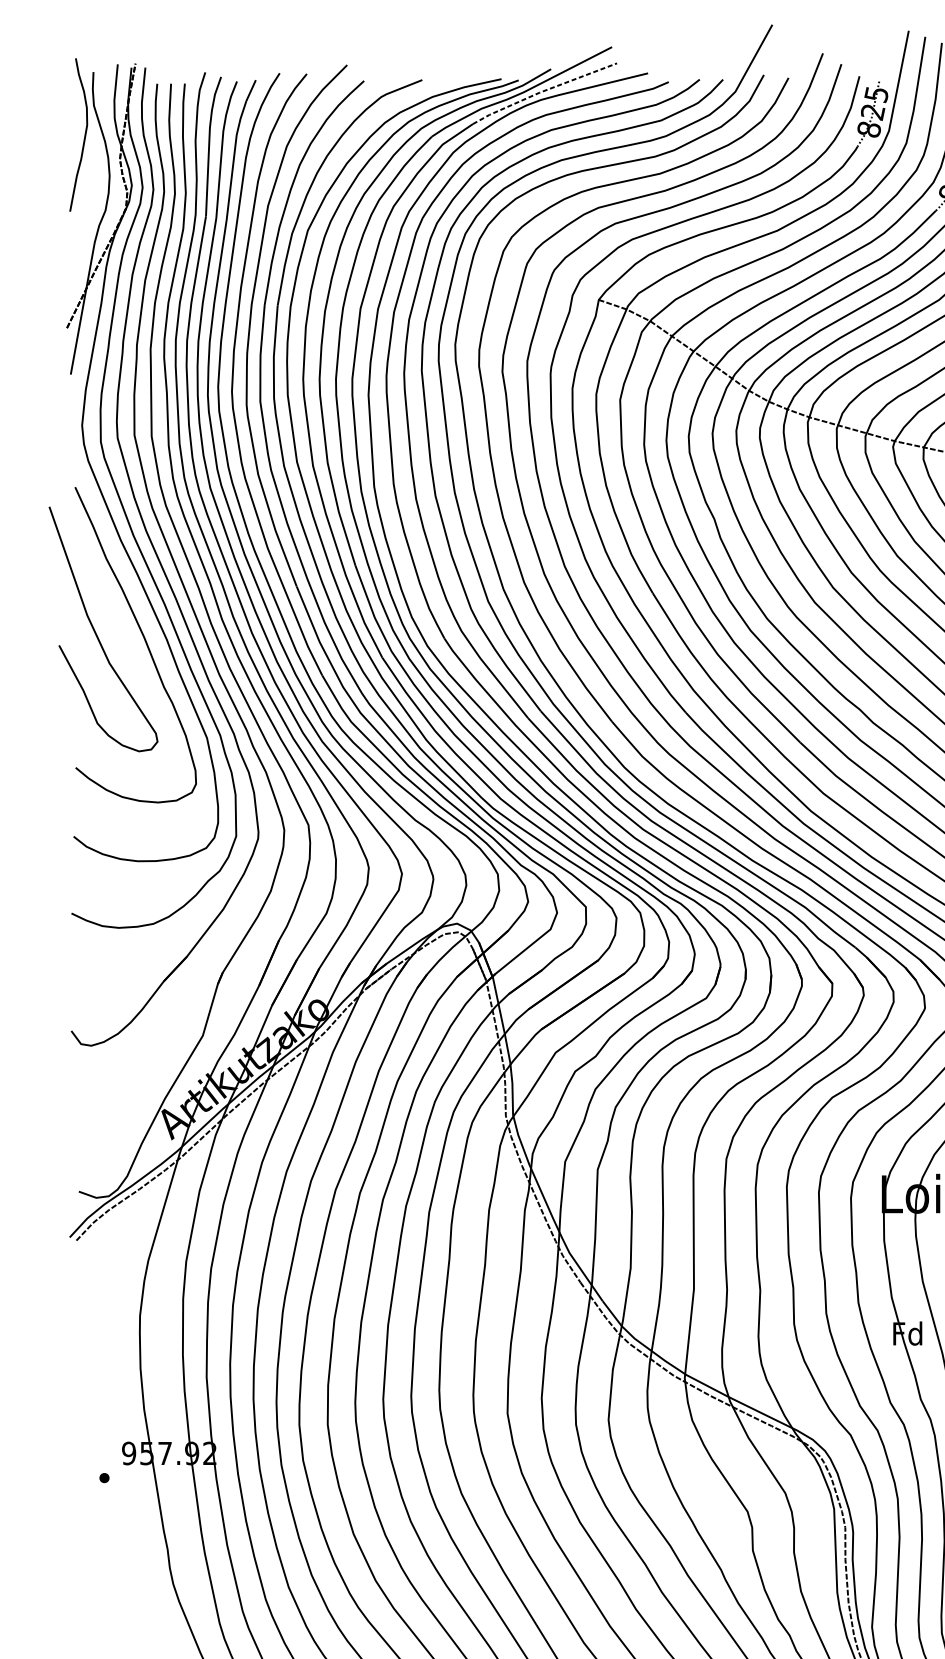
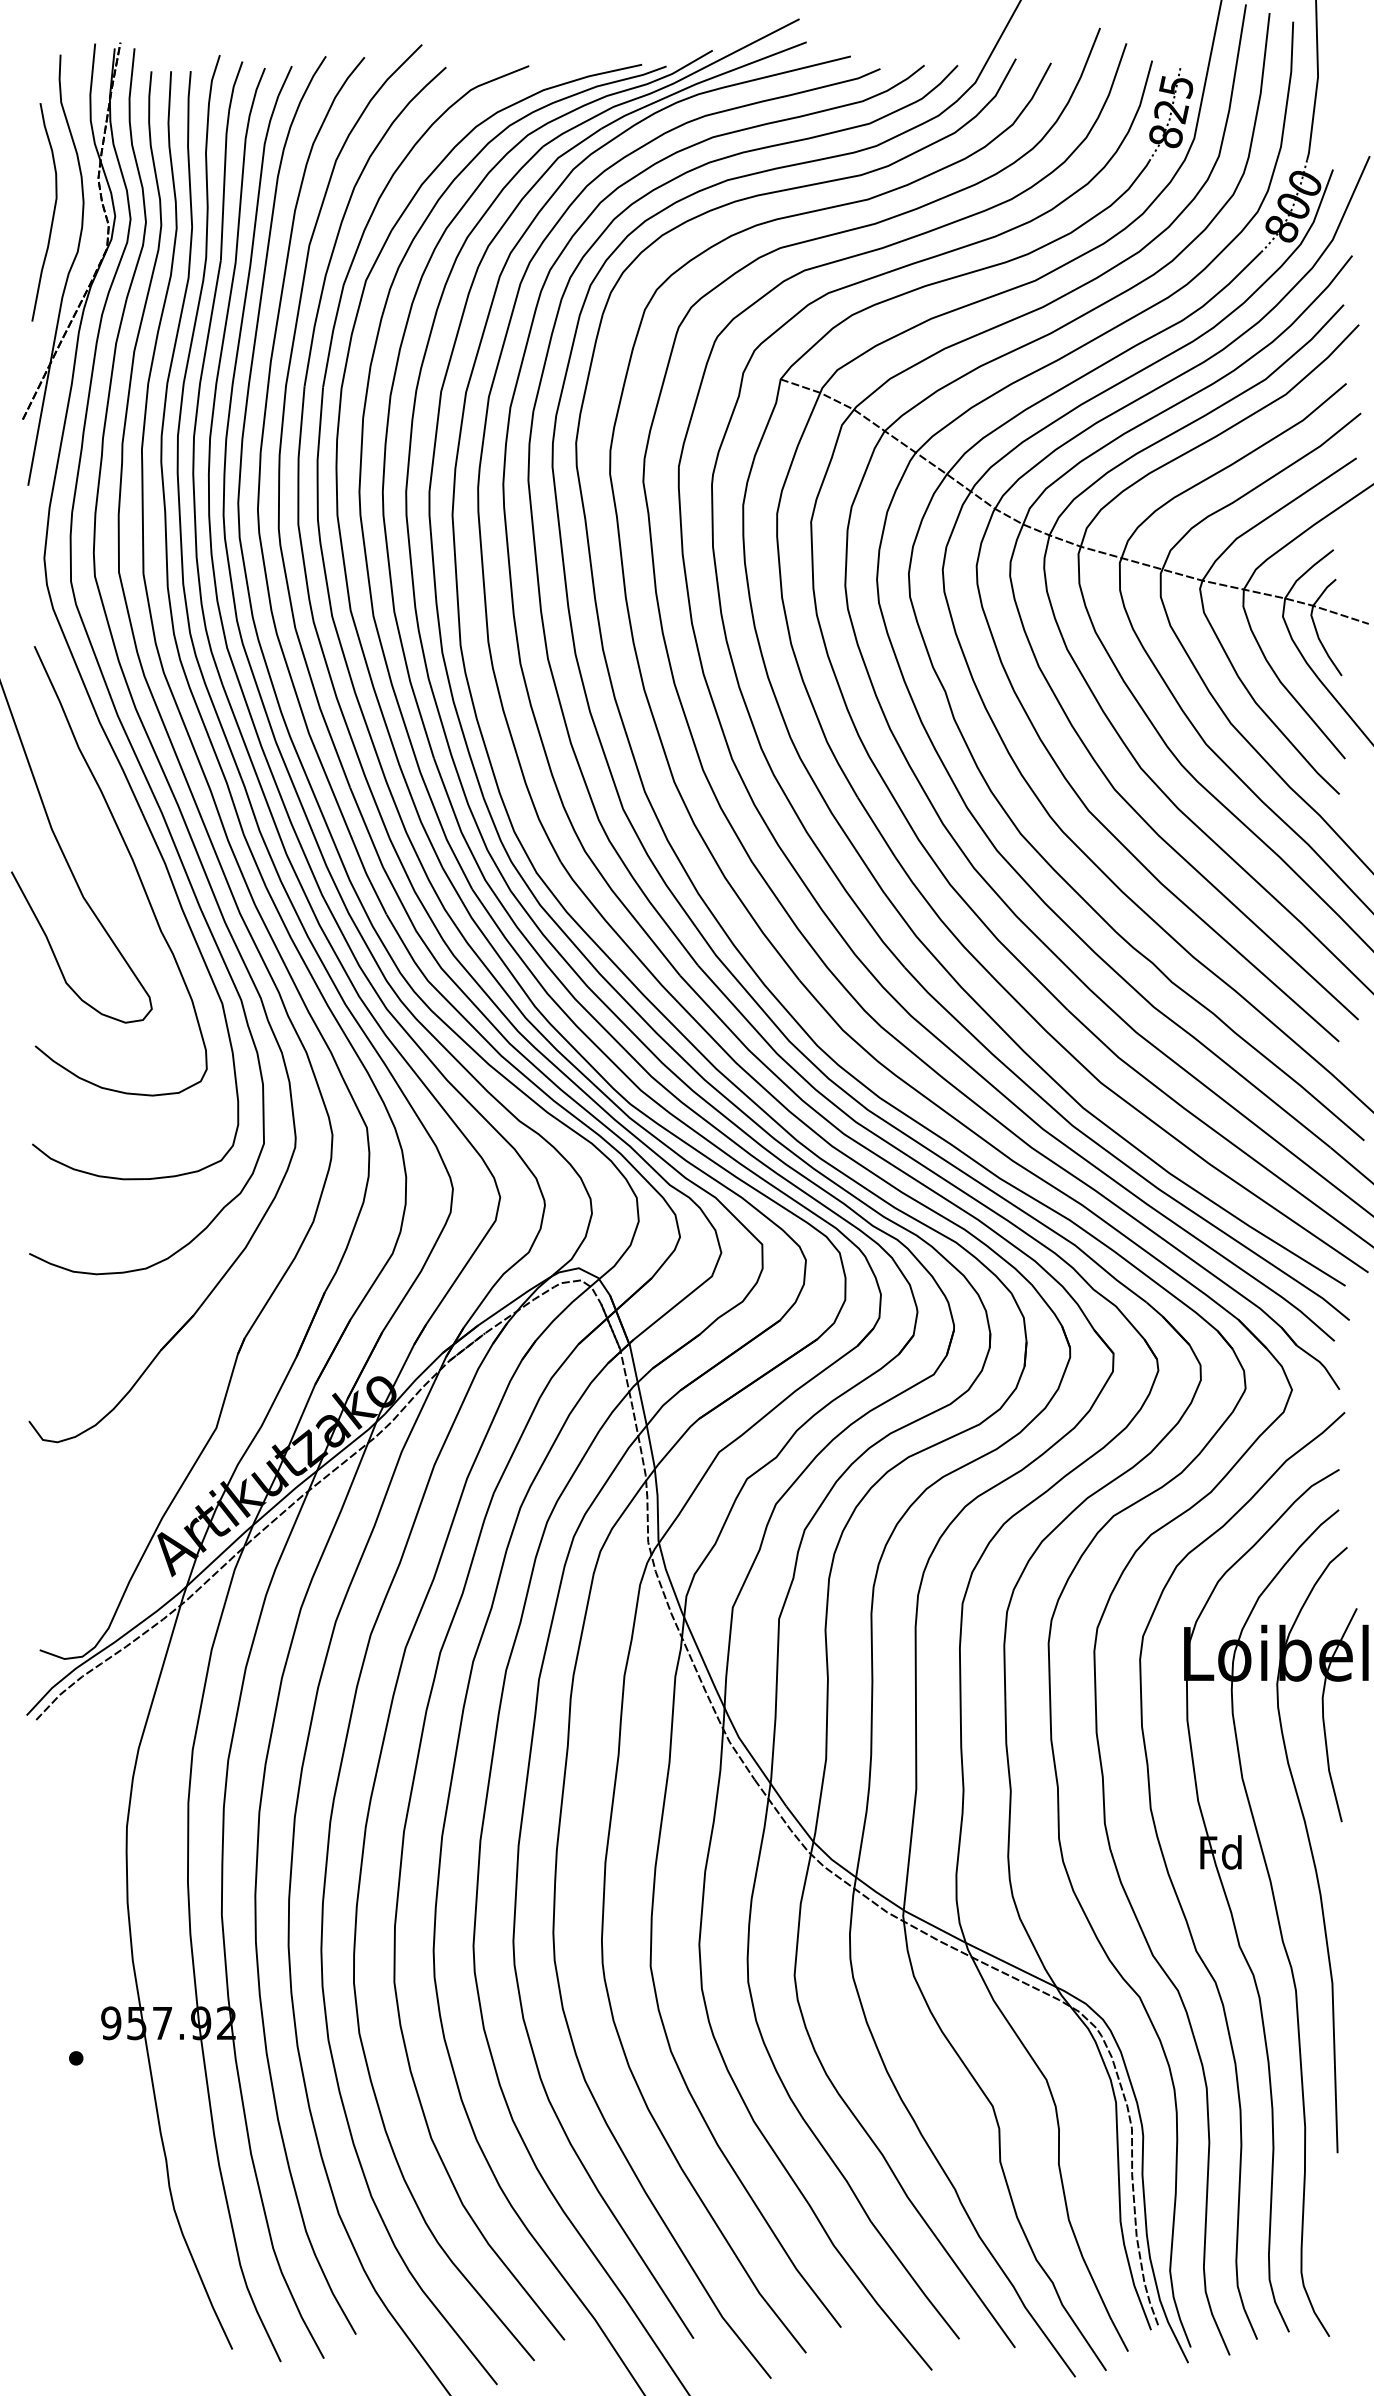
line: (543, 91) -> (701, 82), dashed -> solid
curve: (84, 136) -> (52, 214), moved

